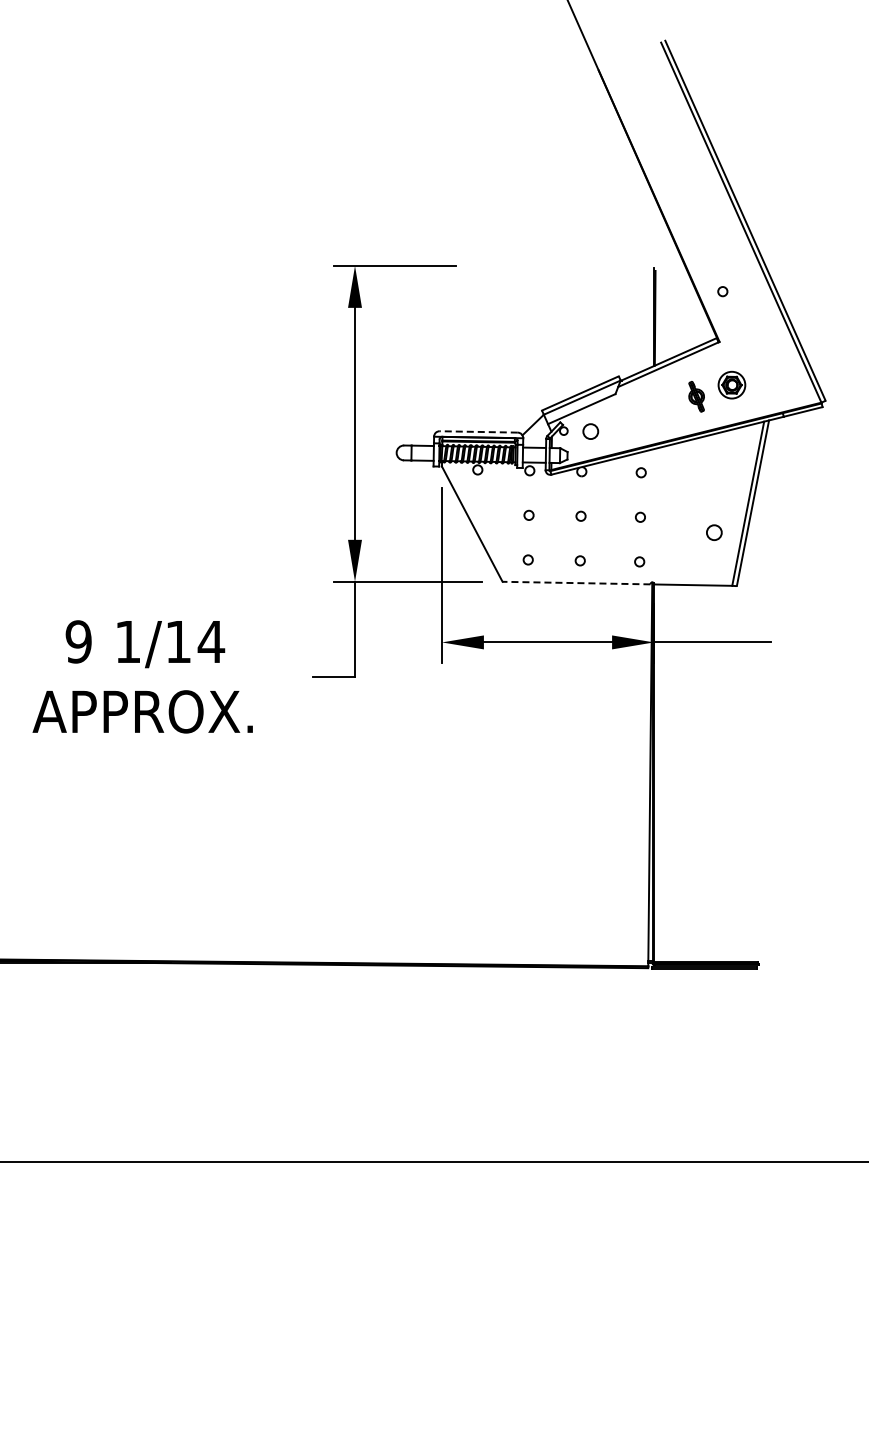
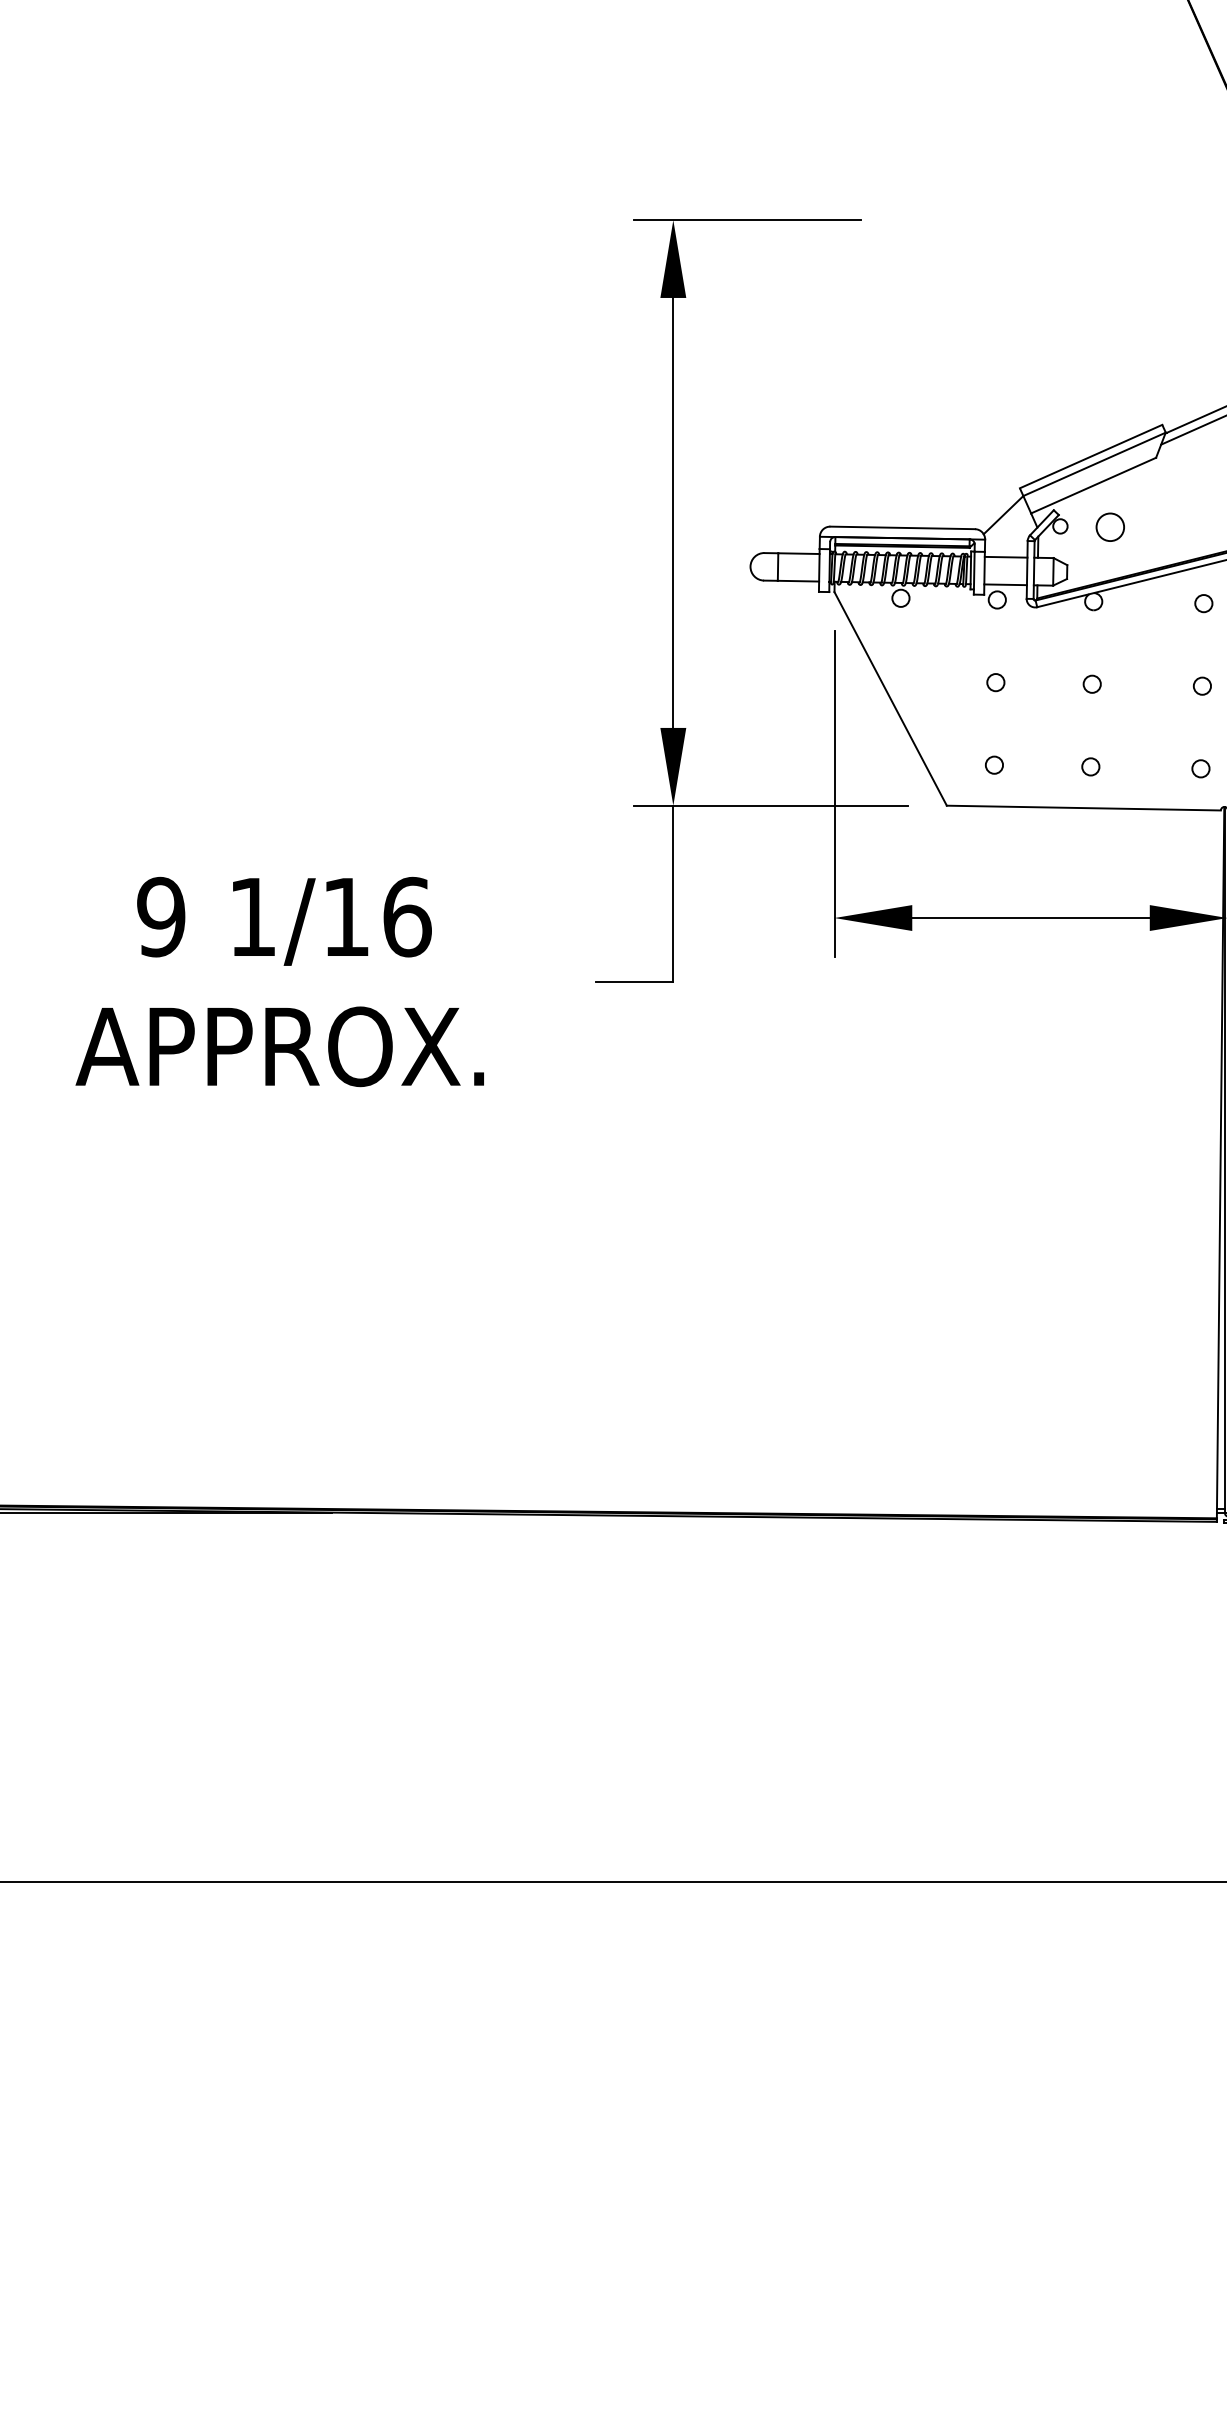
line: (478, 431) -> (902, 527), dashed -> solid
line: (576, 583) -> (1083, 808), dashed -> solid
text: (211, 641) -> (407, 916), 1/14 -> 1/16

